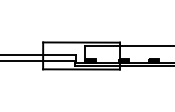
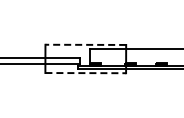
line: (81, 42) -> (85, 44), solid -> dashed
line: (82, 69) -> (86, 73), solid -> dashed

